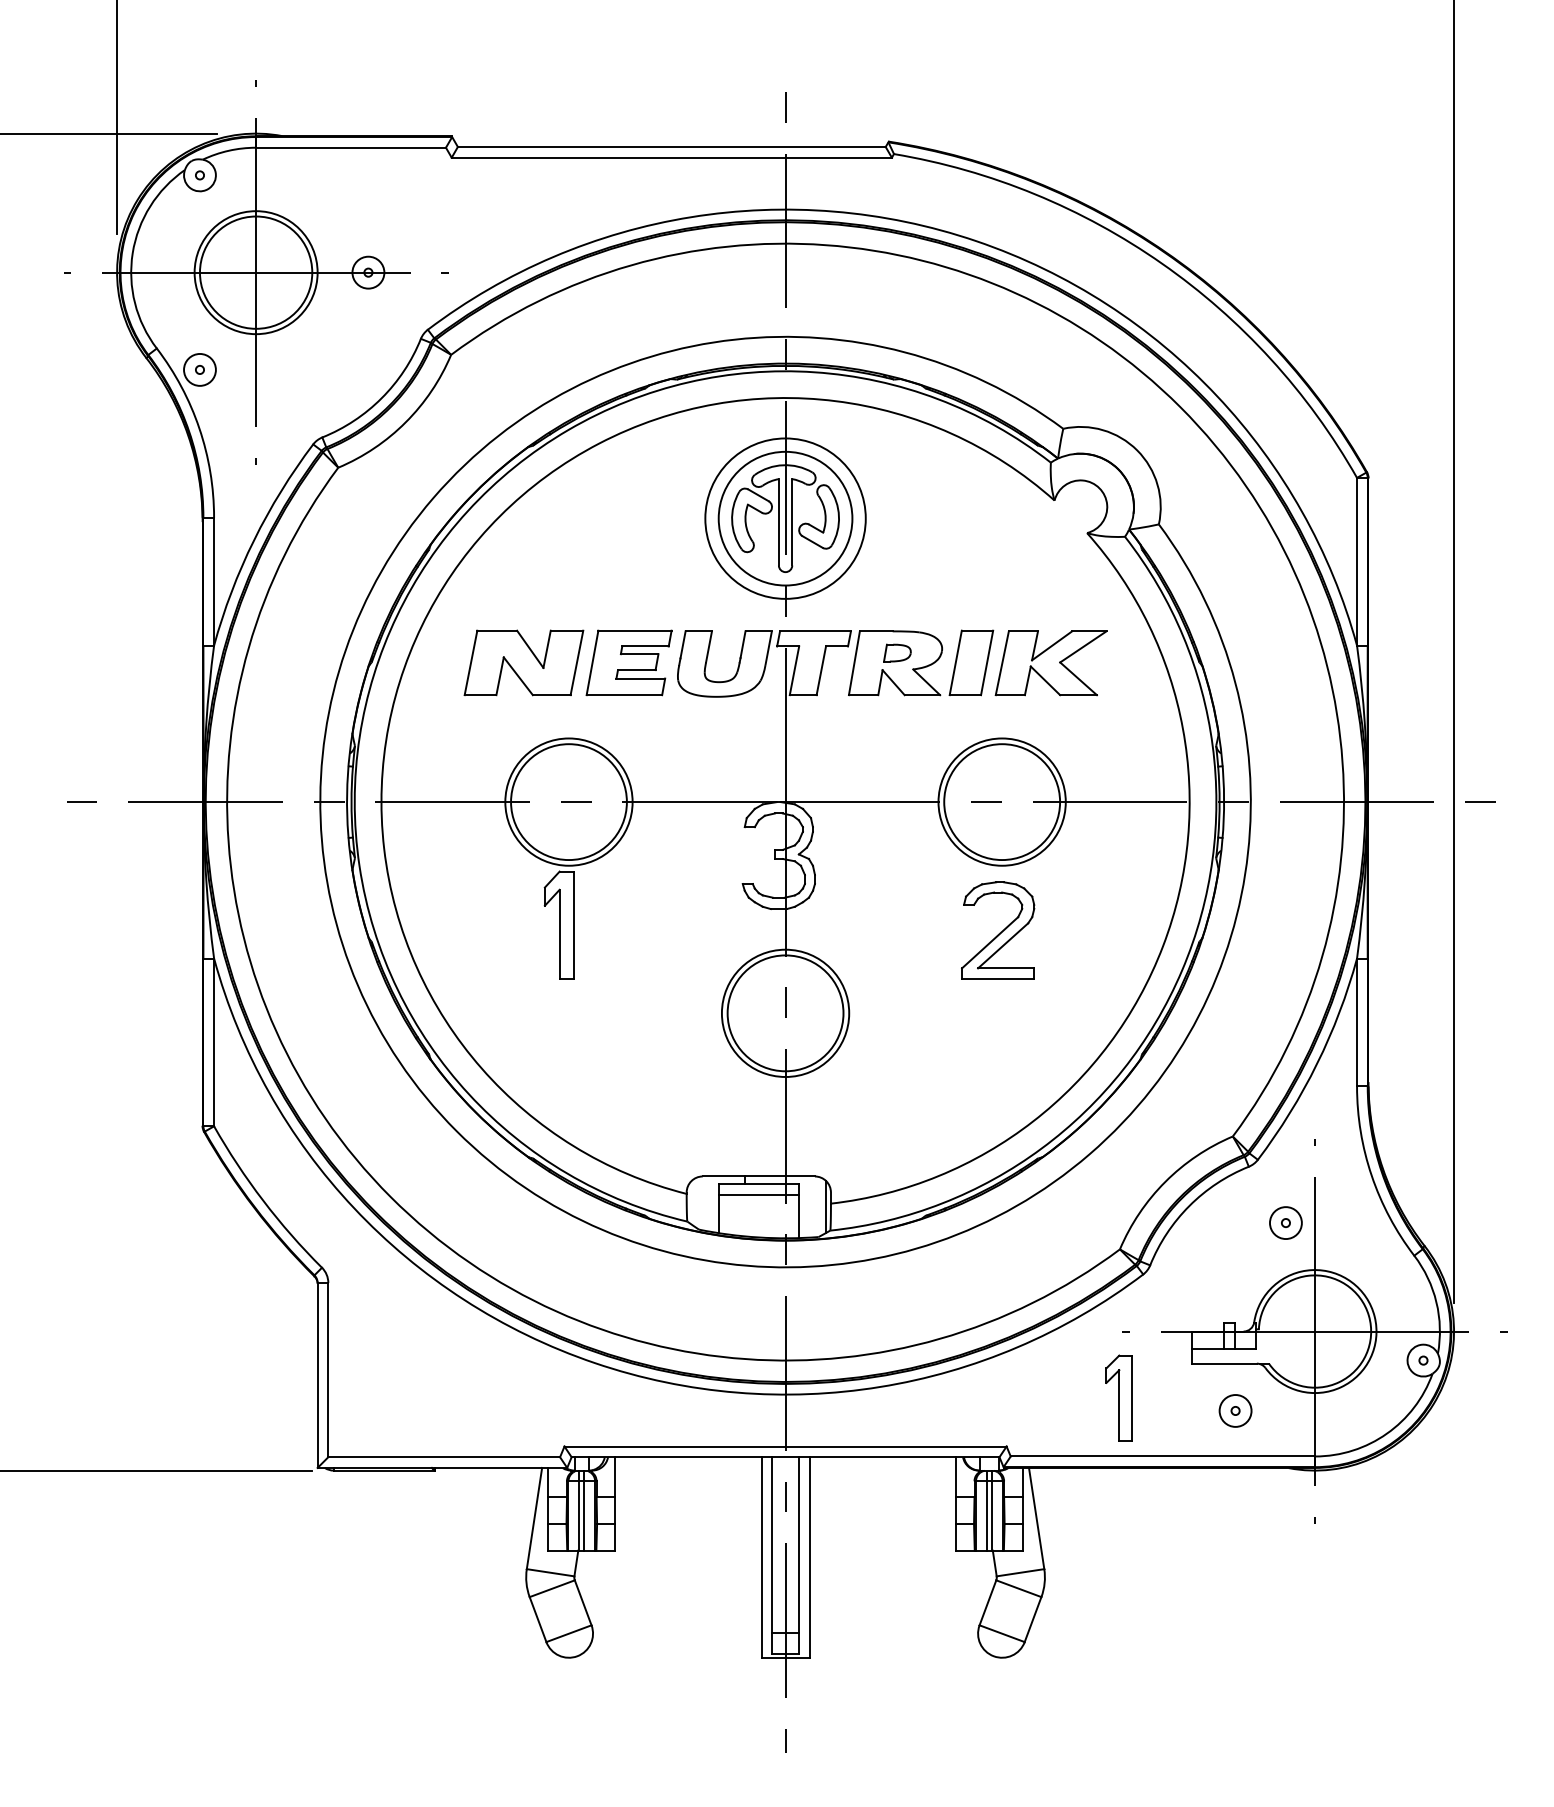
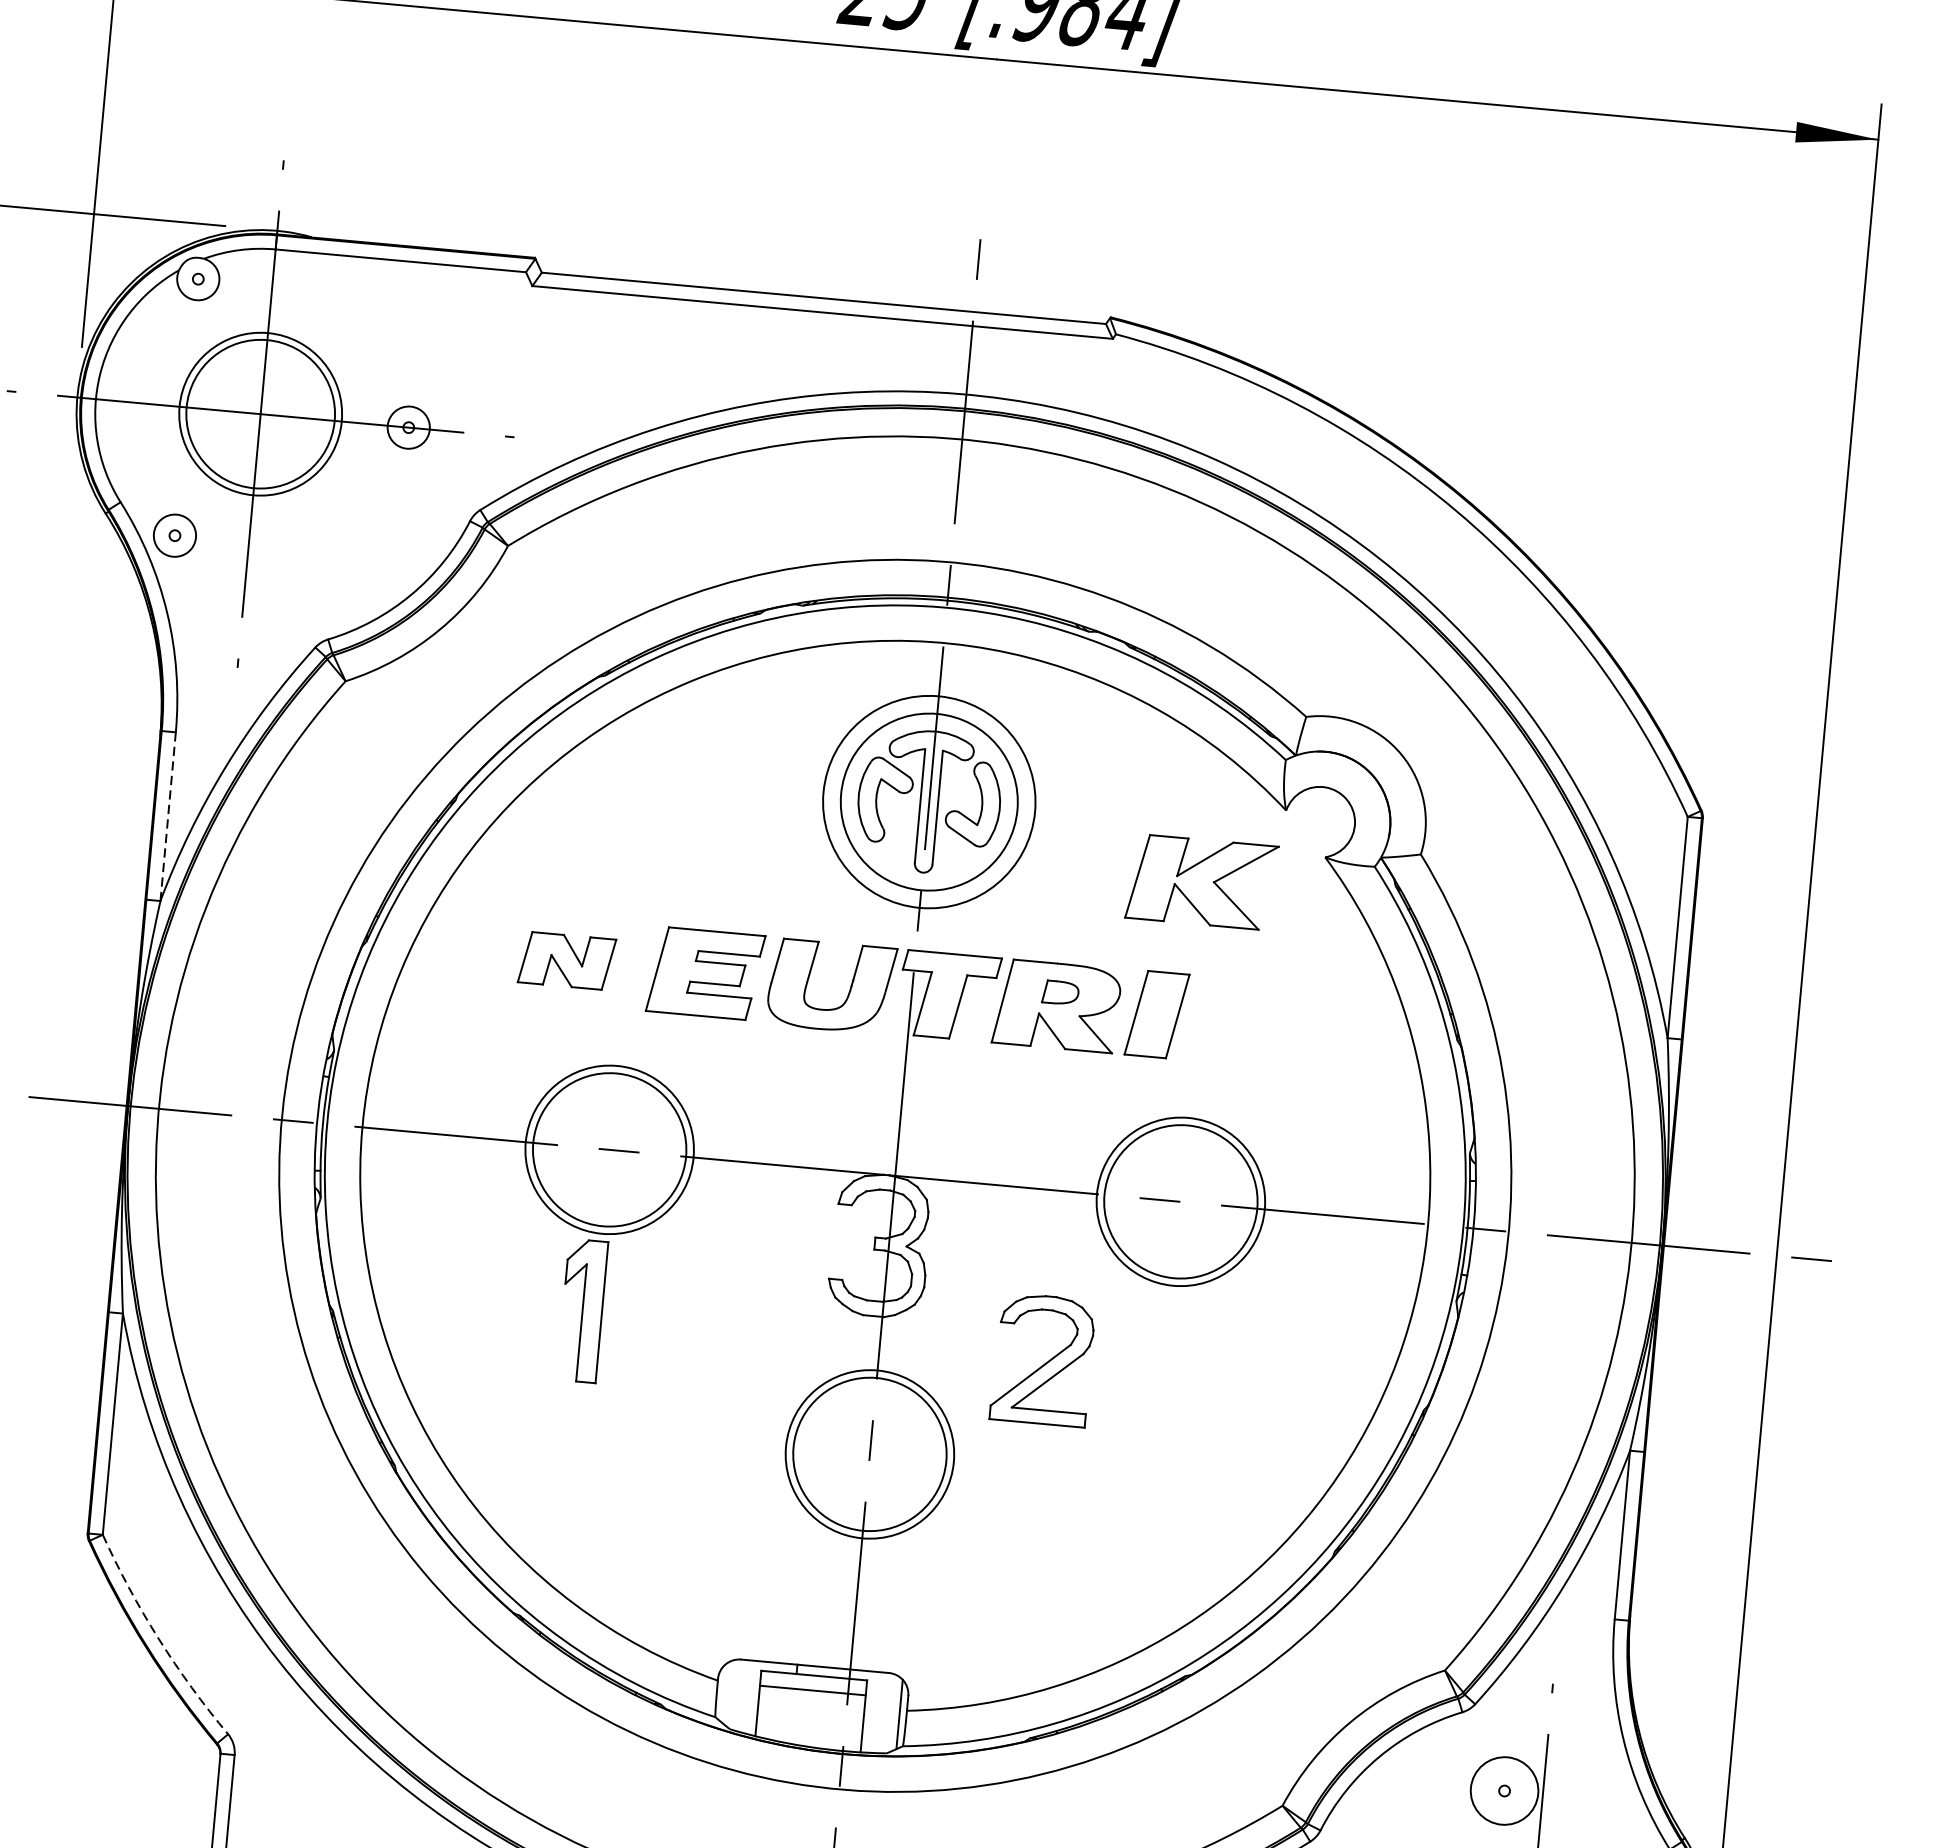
line: (214, 581) -> (168, 816), solid -> dashed
part: (523, 662) -> (566, 960), size x0.6
part: (1050, 663) -> (1201, 882), moved
part: (998, 930) -> (1043, 1360), moved
arc: (263, 1200) -> (159, 1638), solid -> dashed
circle: (1285, 1223) -> (1503, 1791), size x1.6

